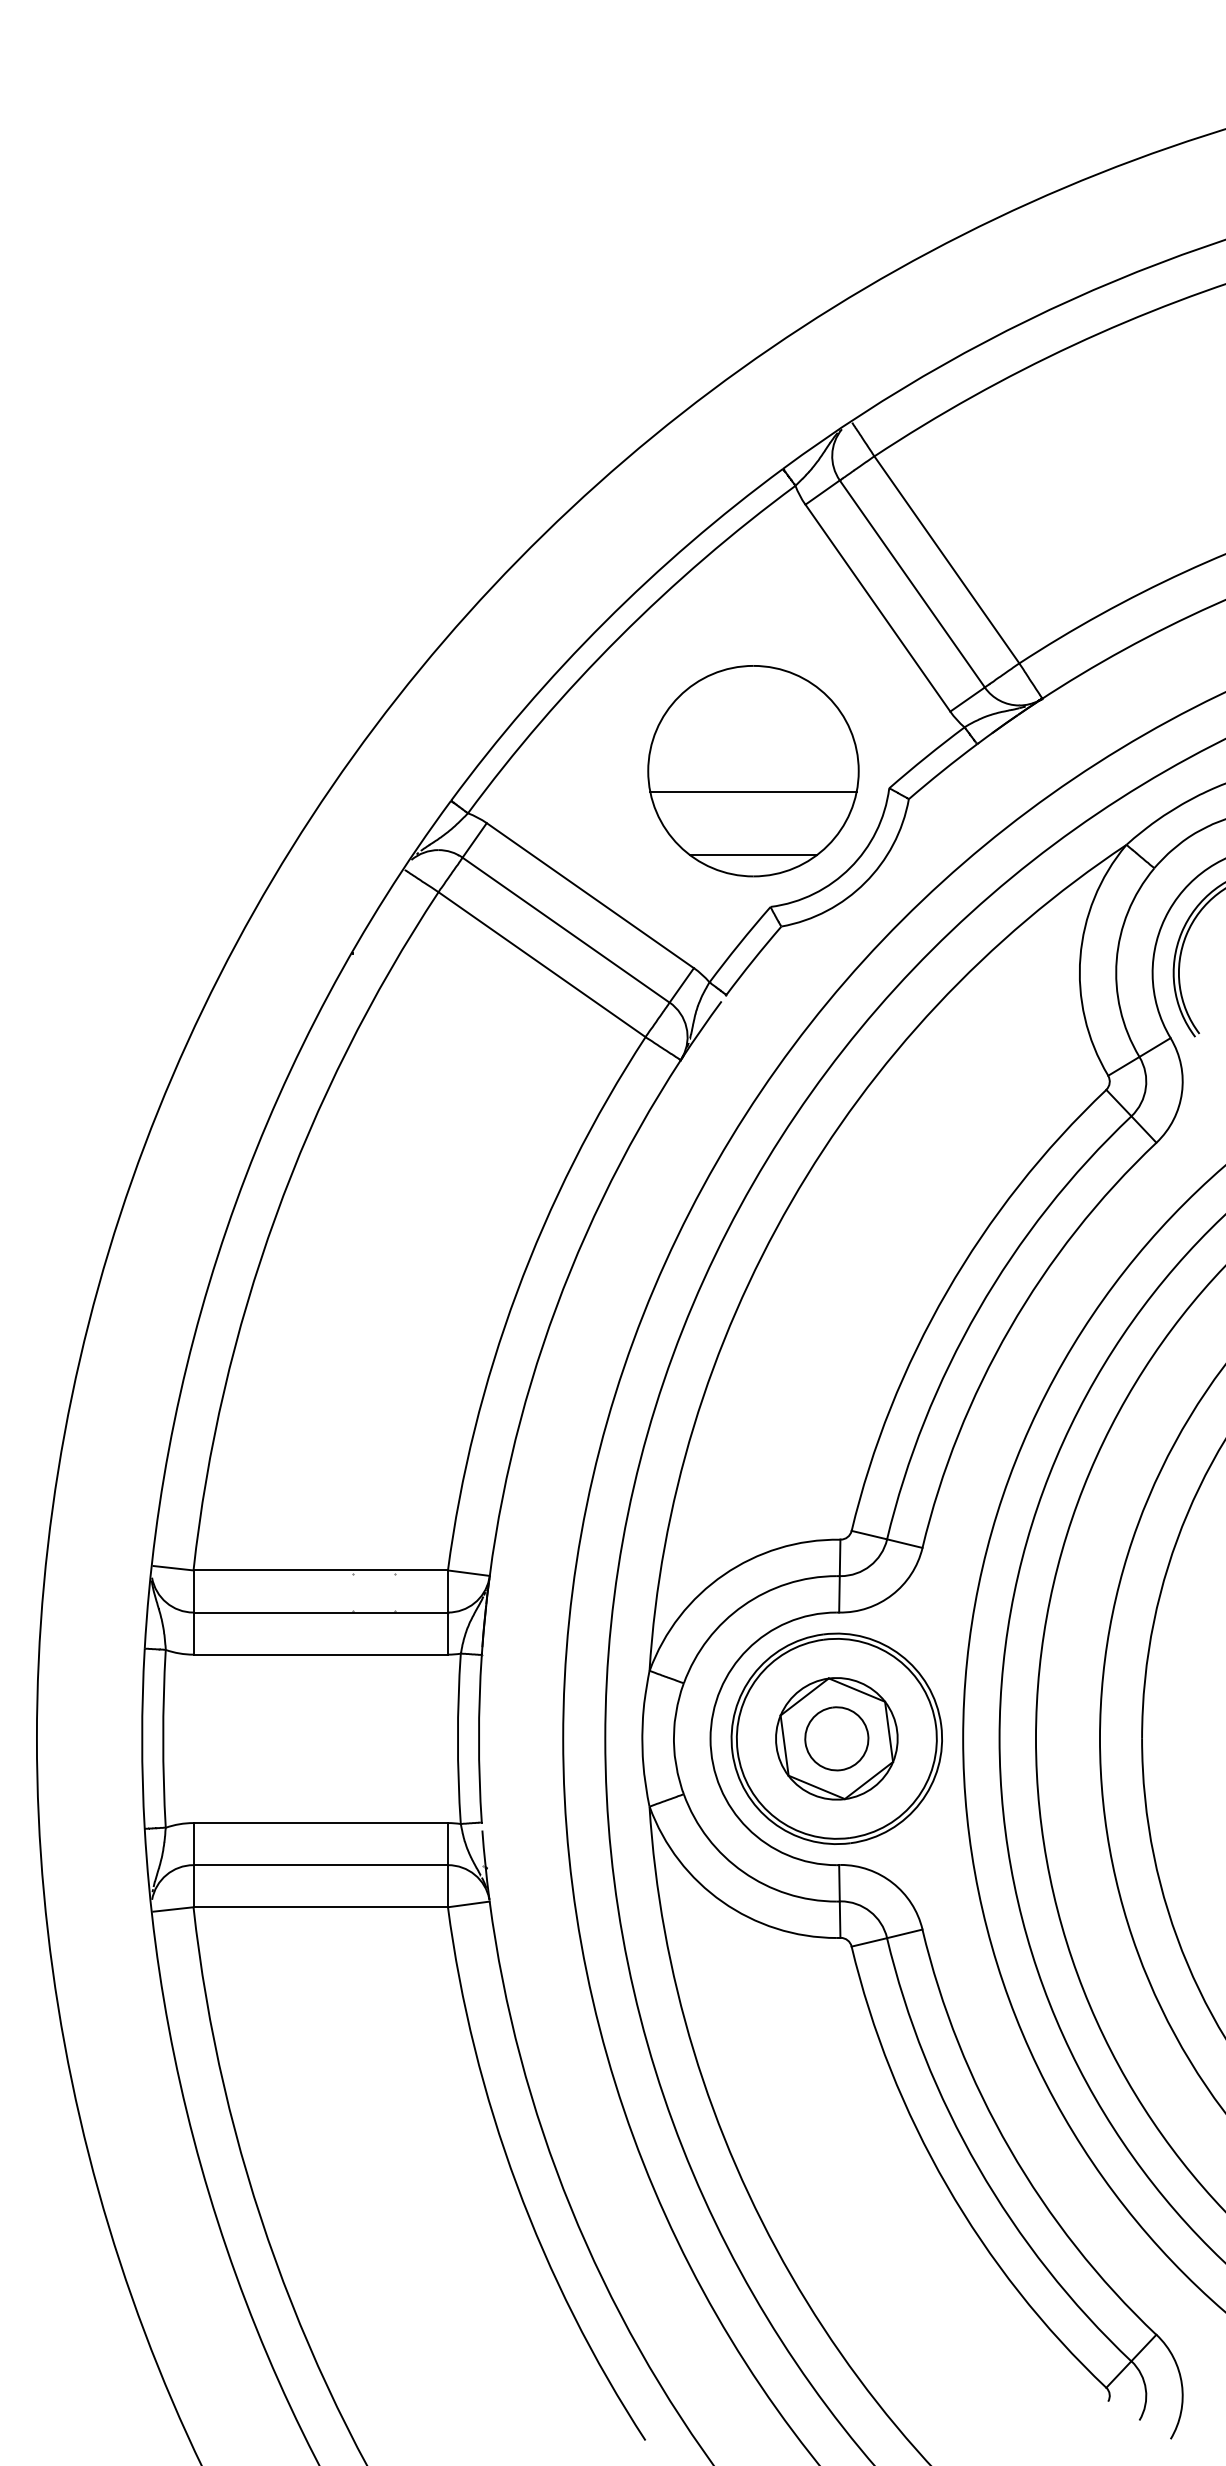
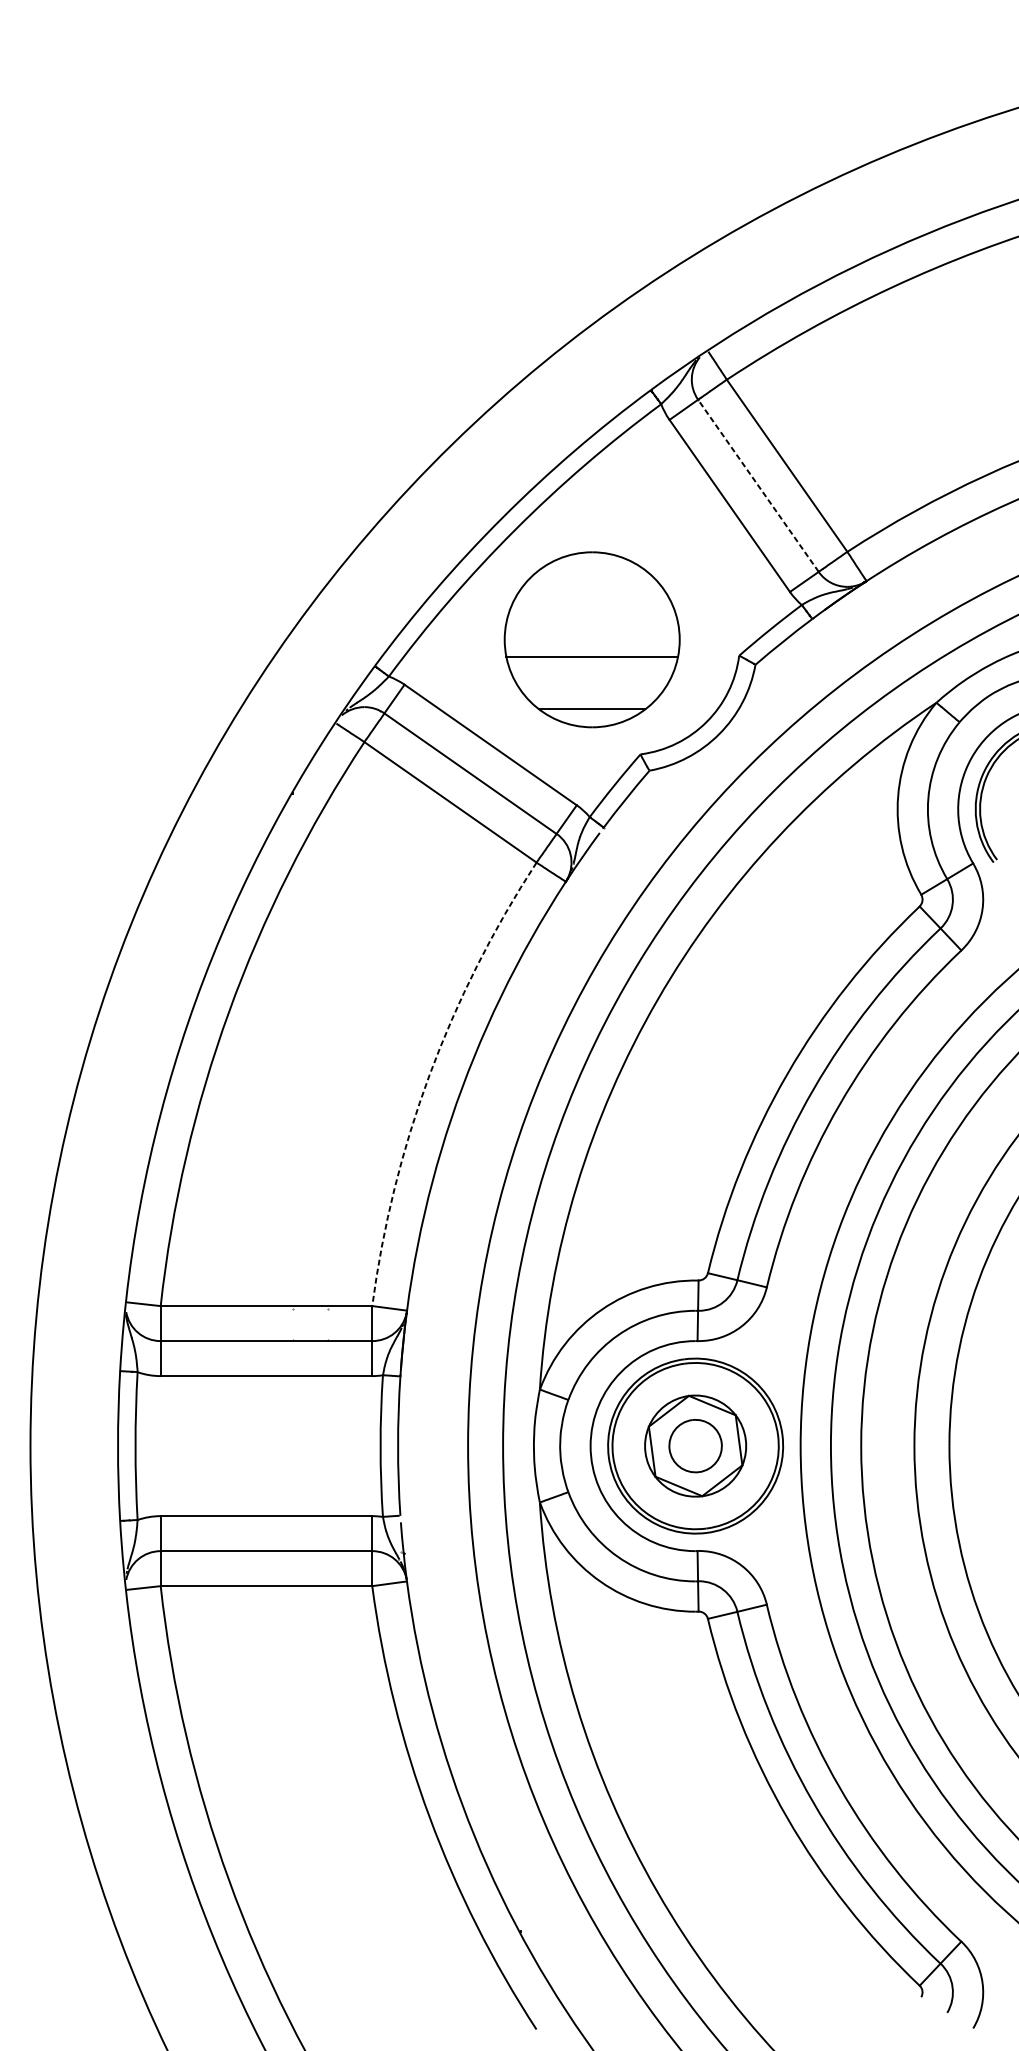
line: (912, 583) -> (758, 485), solid -> dashed
part: (753, 771) -> (592, 640), moved
arc: (516, 1292) -> (429, 1074), solid -> dashed

